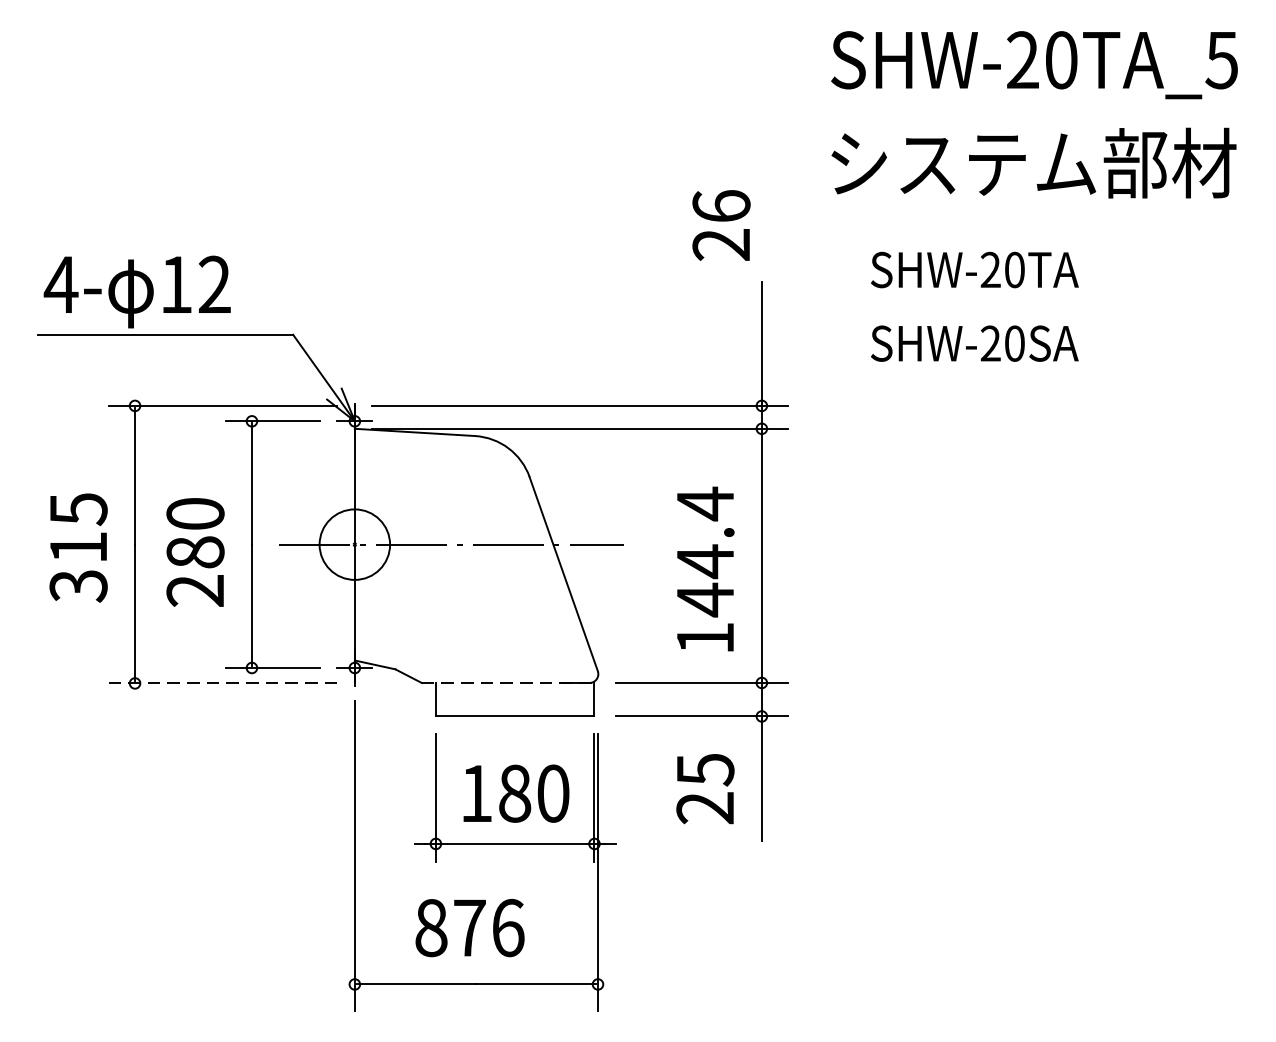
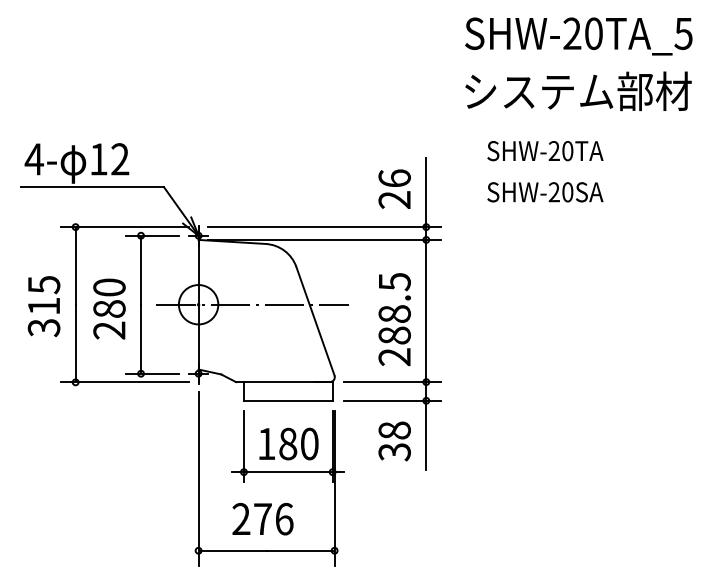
text: (721, 224) -> (394, 188), moved
text: (705, 571) -> (394, 319), 144.4 -> 288.5
line: (222, 683) -> (124, 382), dashed -> solid
line: (508, 683) -> (284, 382), dashed -> solid
text: (705, 789) -> (394, 441), 25 -> 38
text: (431, 926) -> (241, 518), 876 -> 276

